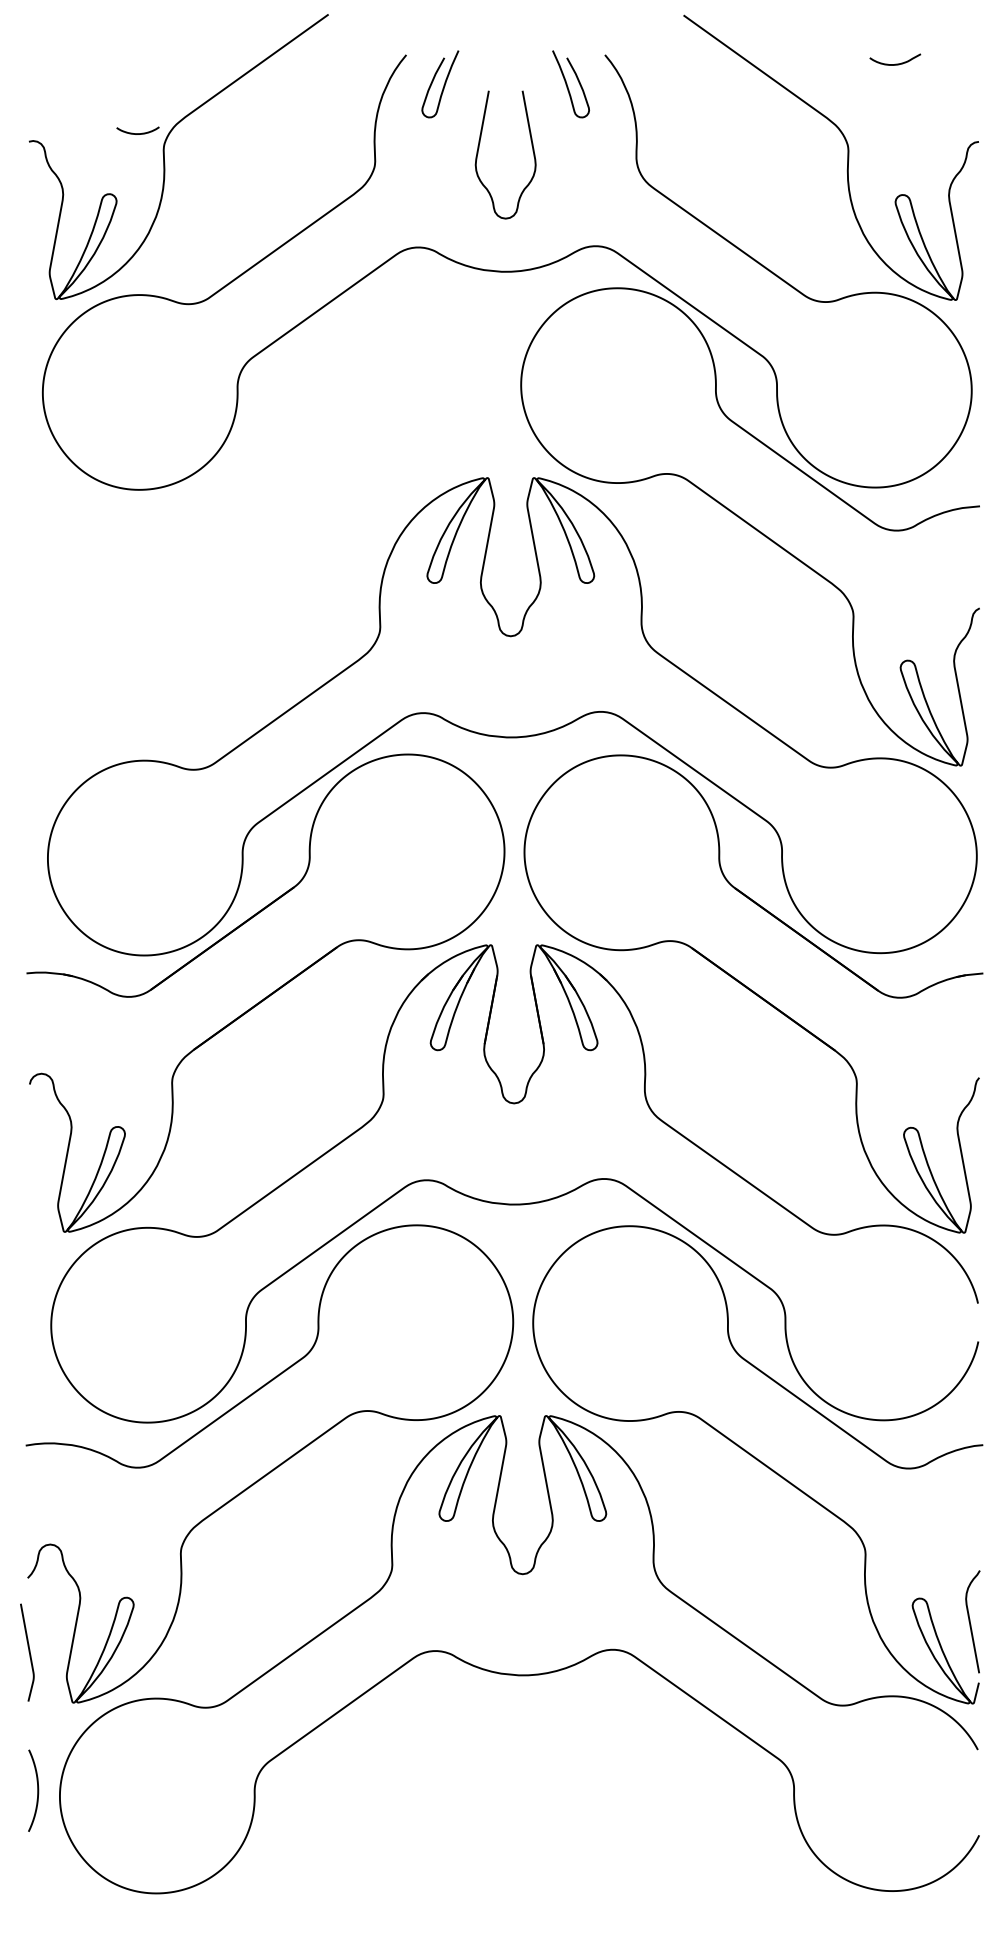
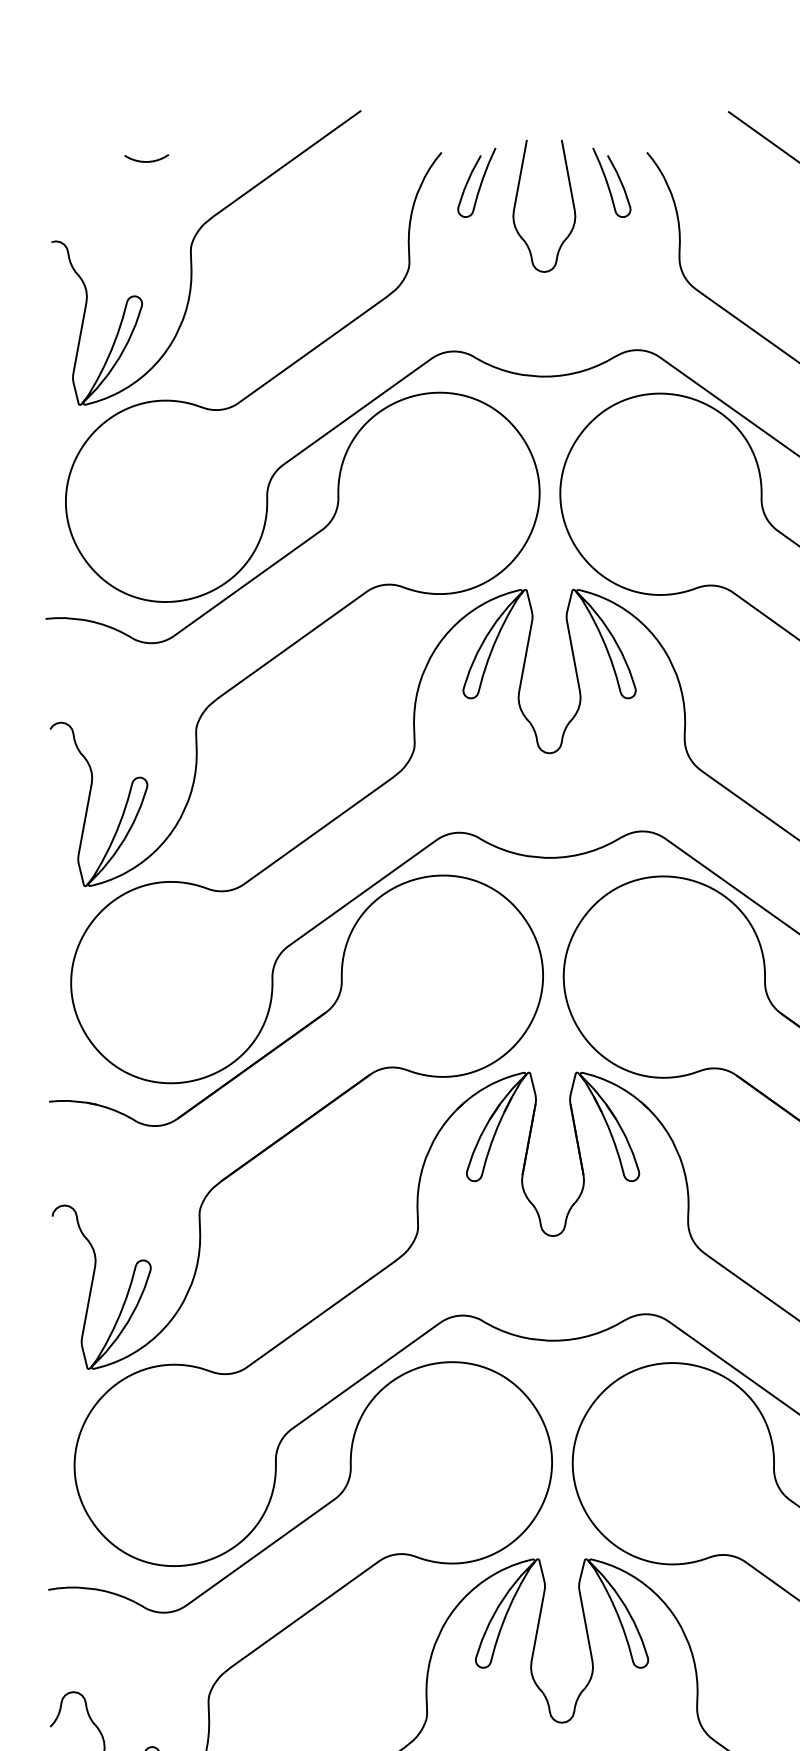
curve: (137, 133) -> (146, 161), moved
curve: (479, 148) -> (517, 199), moved
curve: (265, 527) -> (296, 640), added

